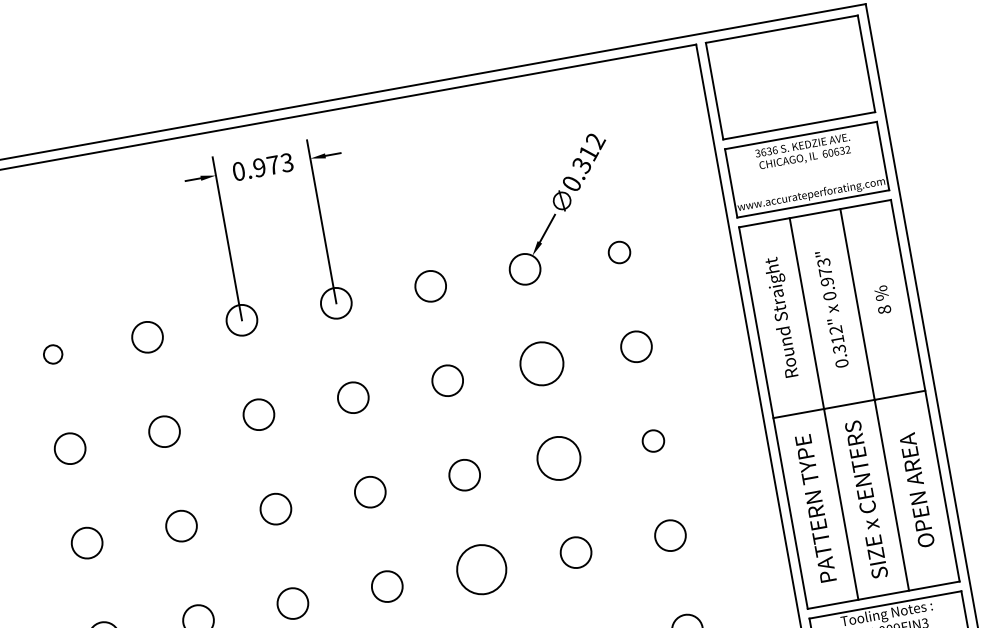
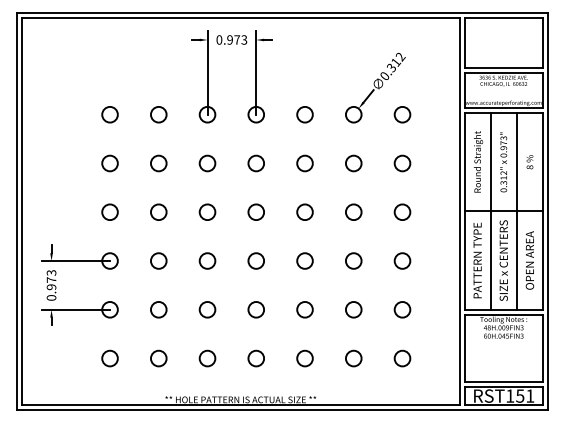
circle: (619, 251) -> (402, 114), size x1.43
circle: (52, 353) -> (109, 114), size x1.67
circle: (541, 363) -> (353, 163), size x0.71
circle: (653, 439) -> (402, 211), size x1.43
circle: (558, 456) -> (353, 211), size x0.71
circle: (480, 568) -> (304, 260), size x0.62

